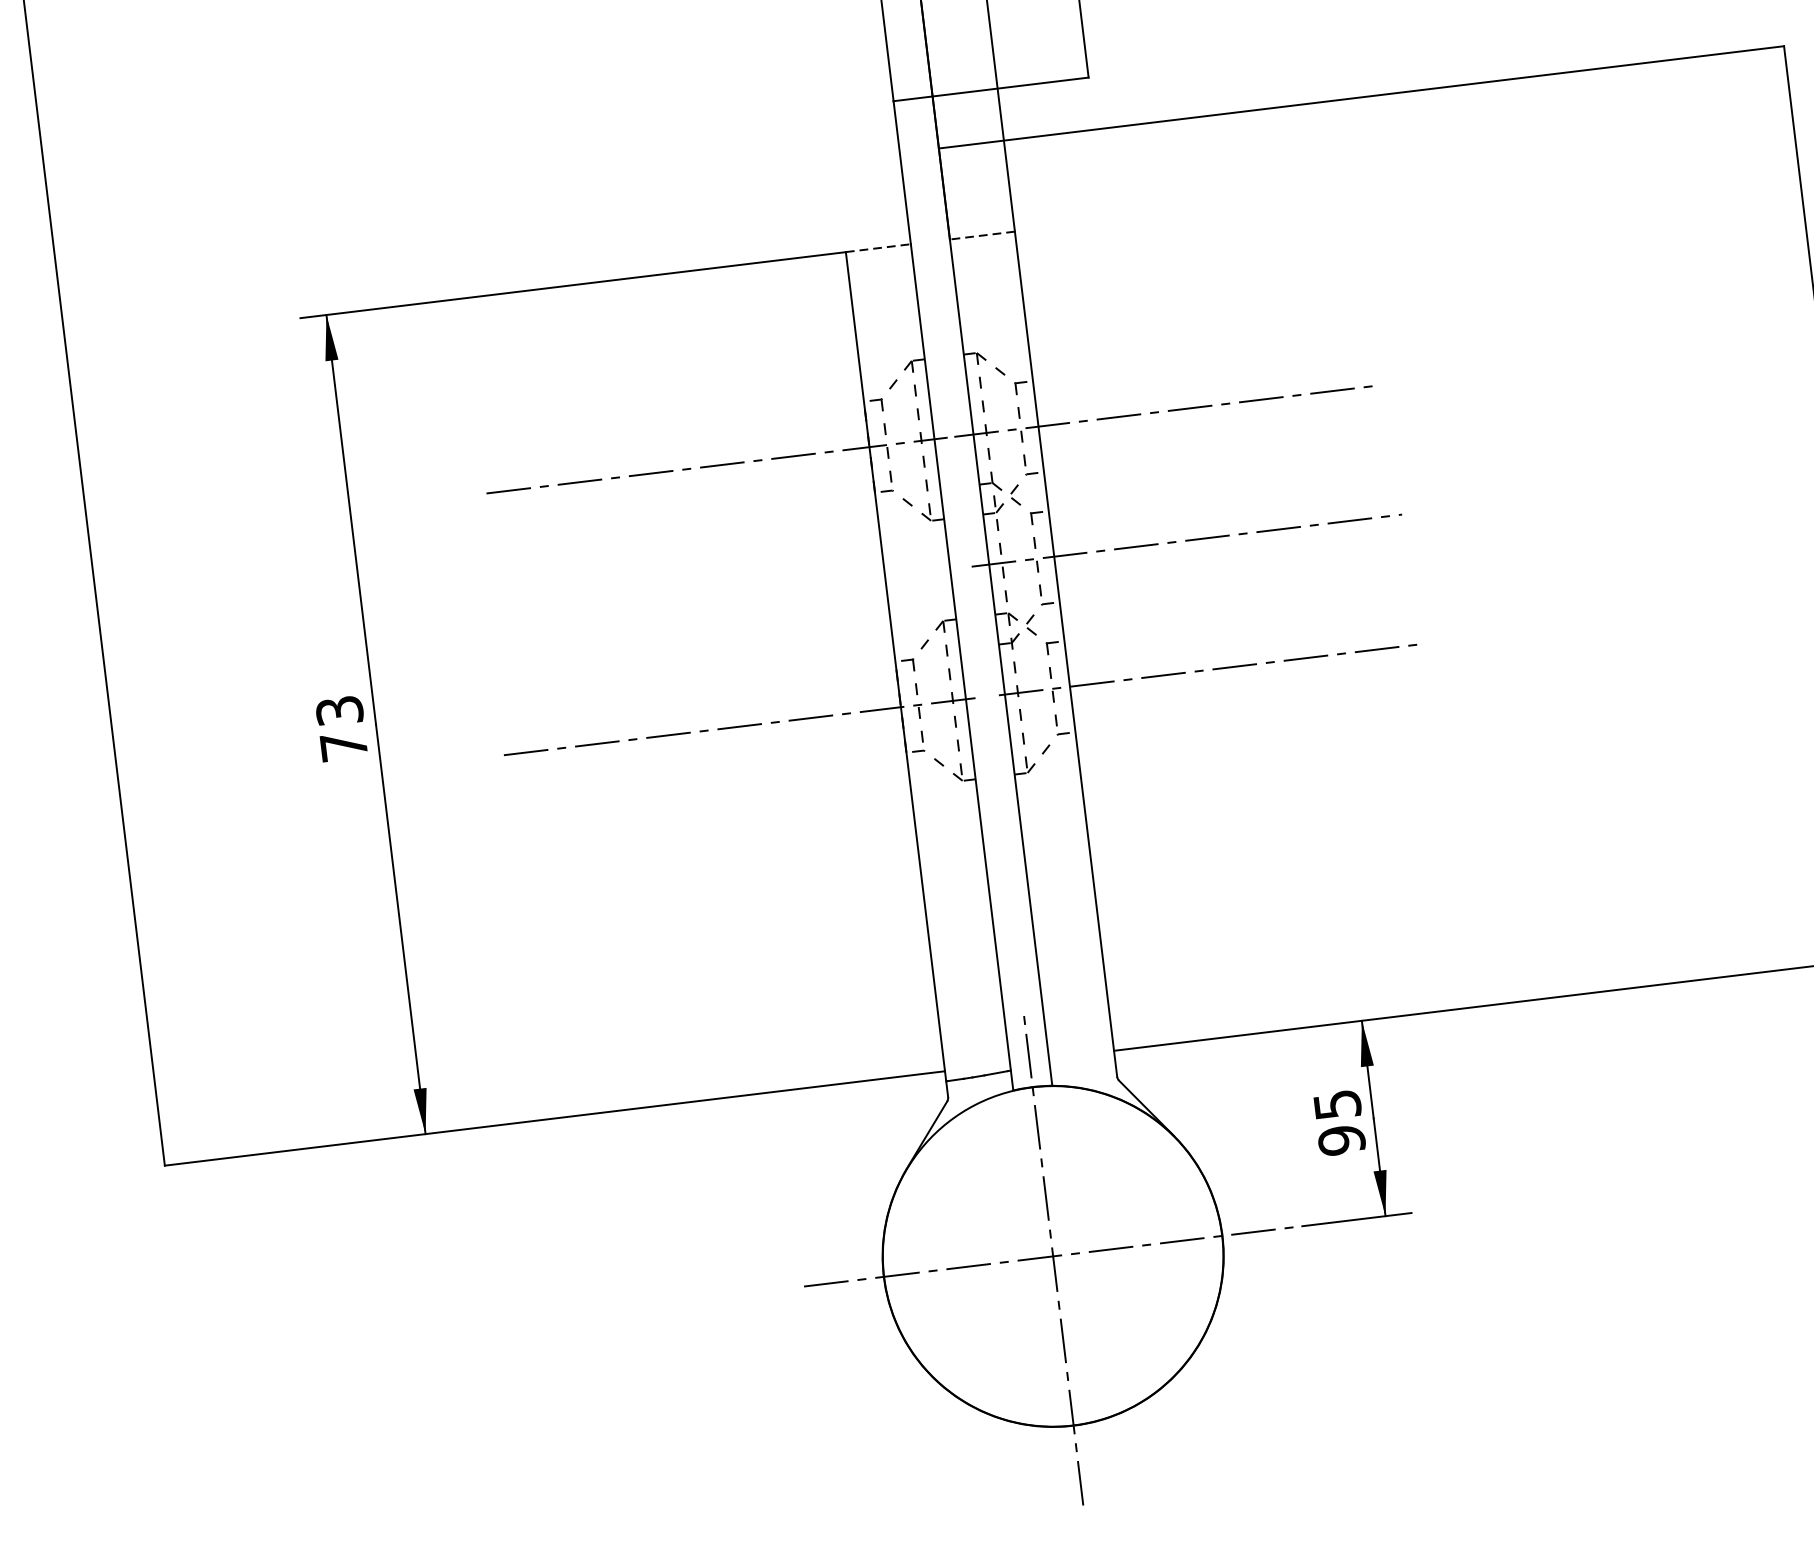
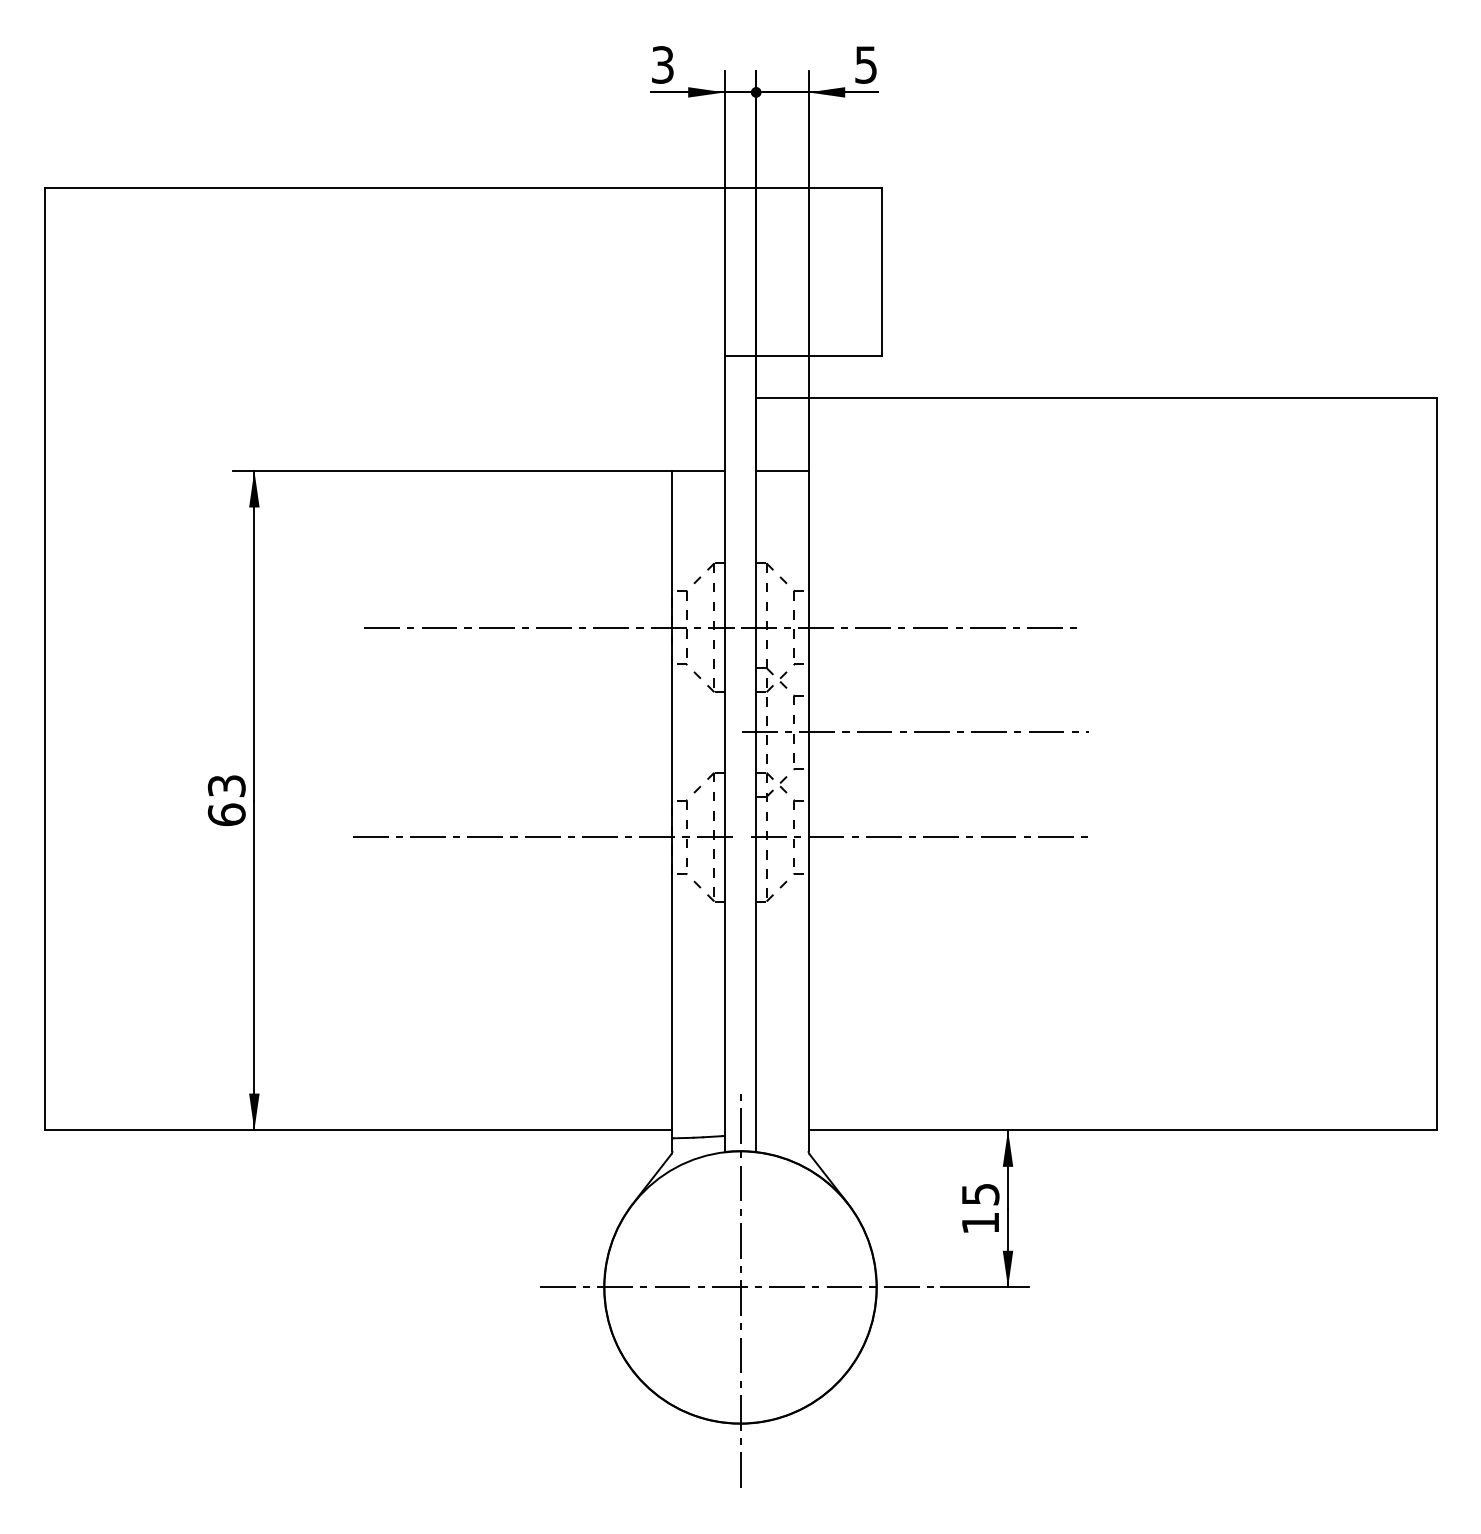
line: (981, 235) -> (781, 470), dashed -> solid
line: (879, 247) -> (699, 470), dashed -> solid
text: (343, 746) -> (226, 814), 73 -> 63
text: (1341, 1140) -> (980, 1223), 95 -> 15

